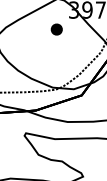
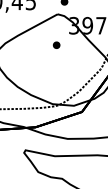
part: (56, 28) -> (56, 44), size x0.62

